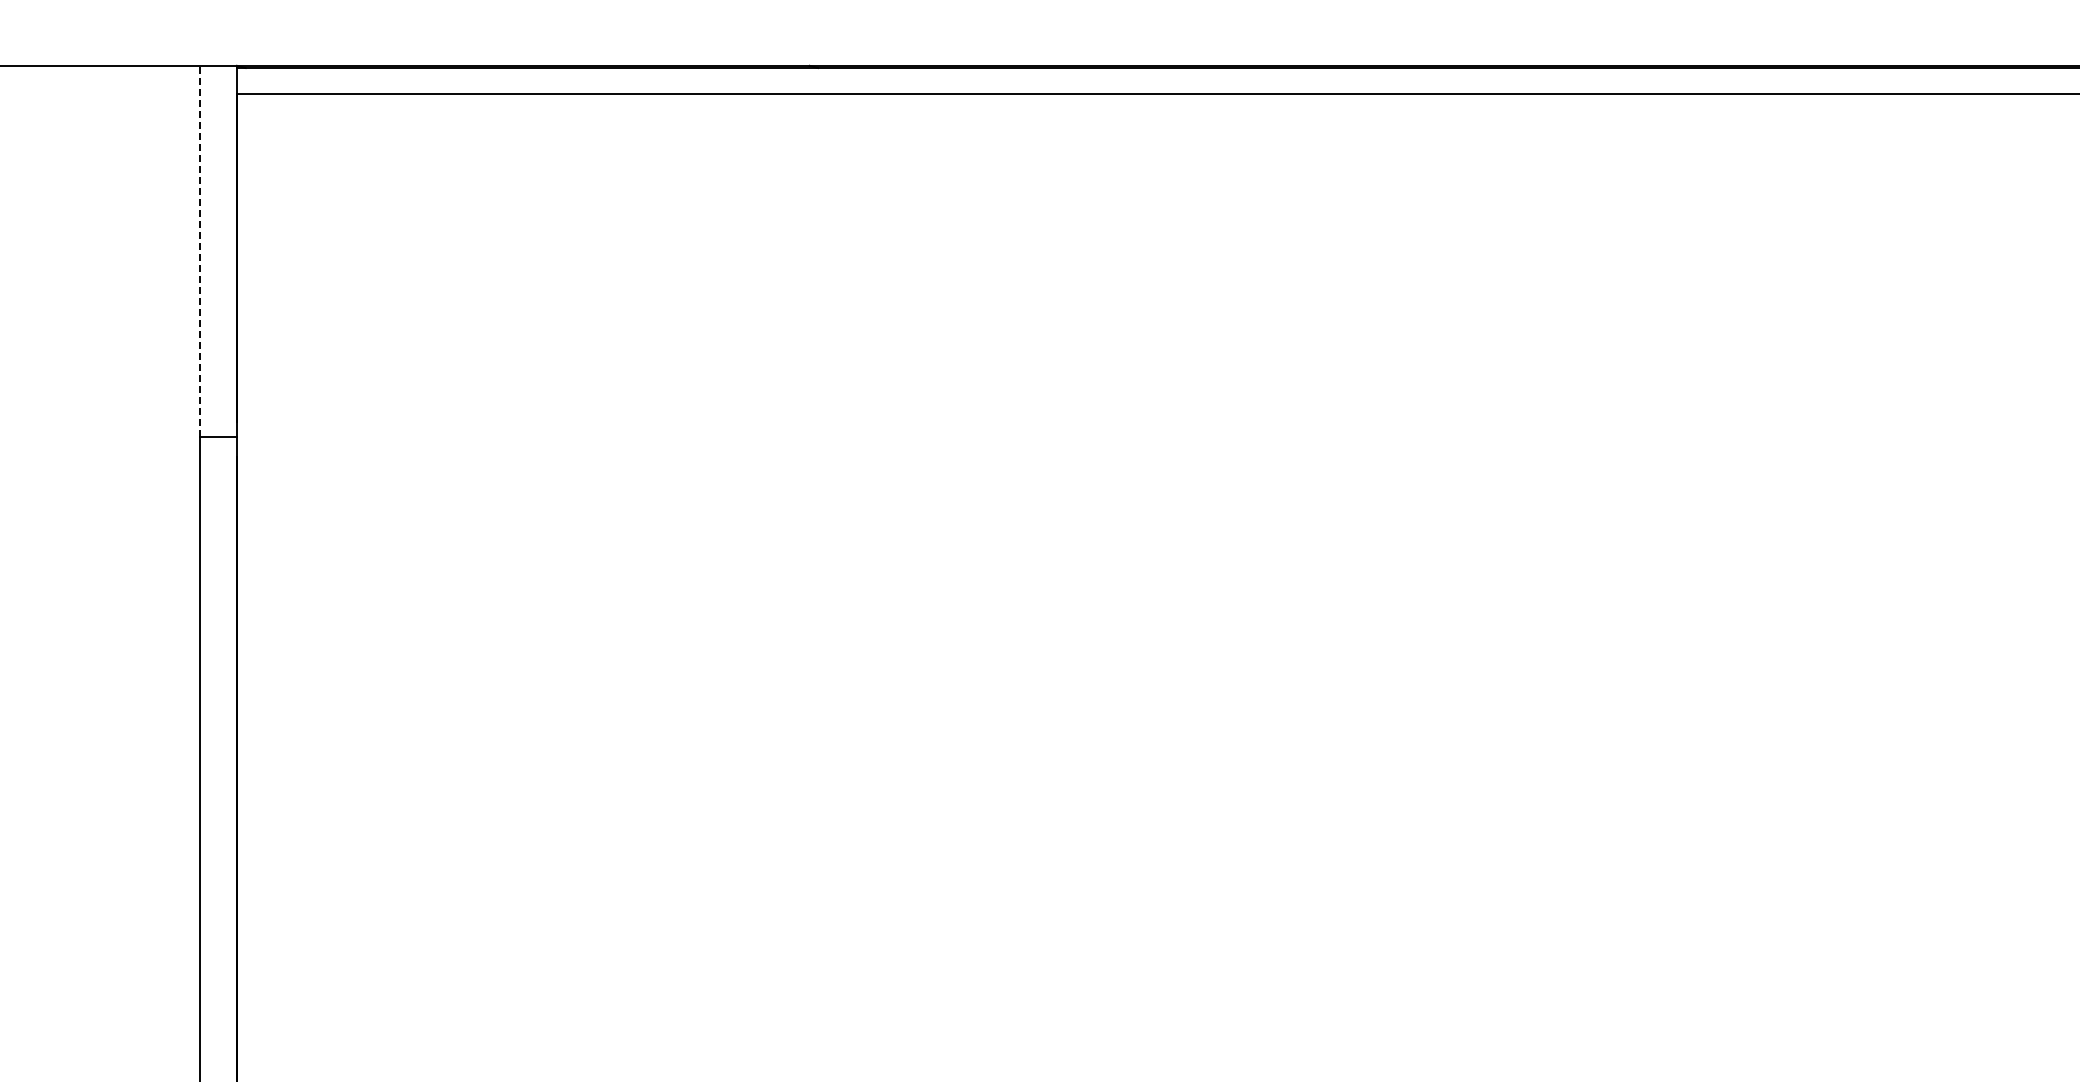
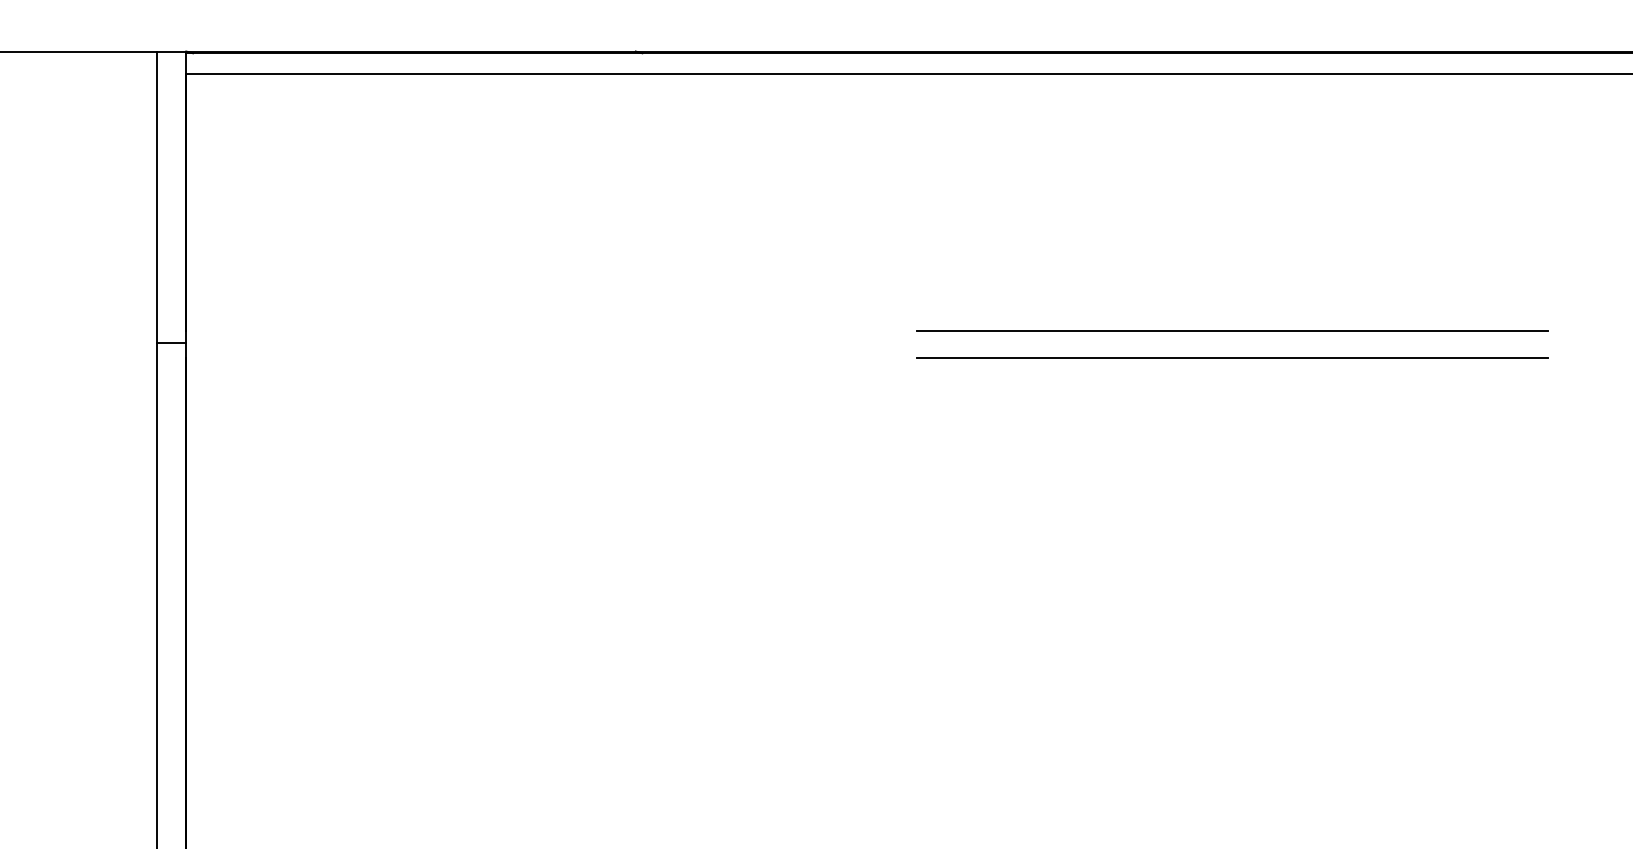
line: (199, 250) -> (156, 196), dashed -> solid
line: (1569, 421) -> (1232, 330), added
line: (1569, 456) -> (1232, 358), added

